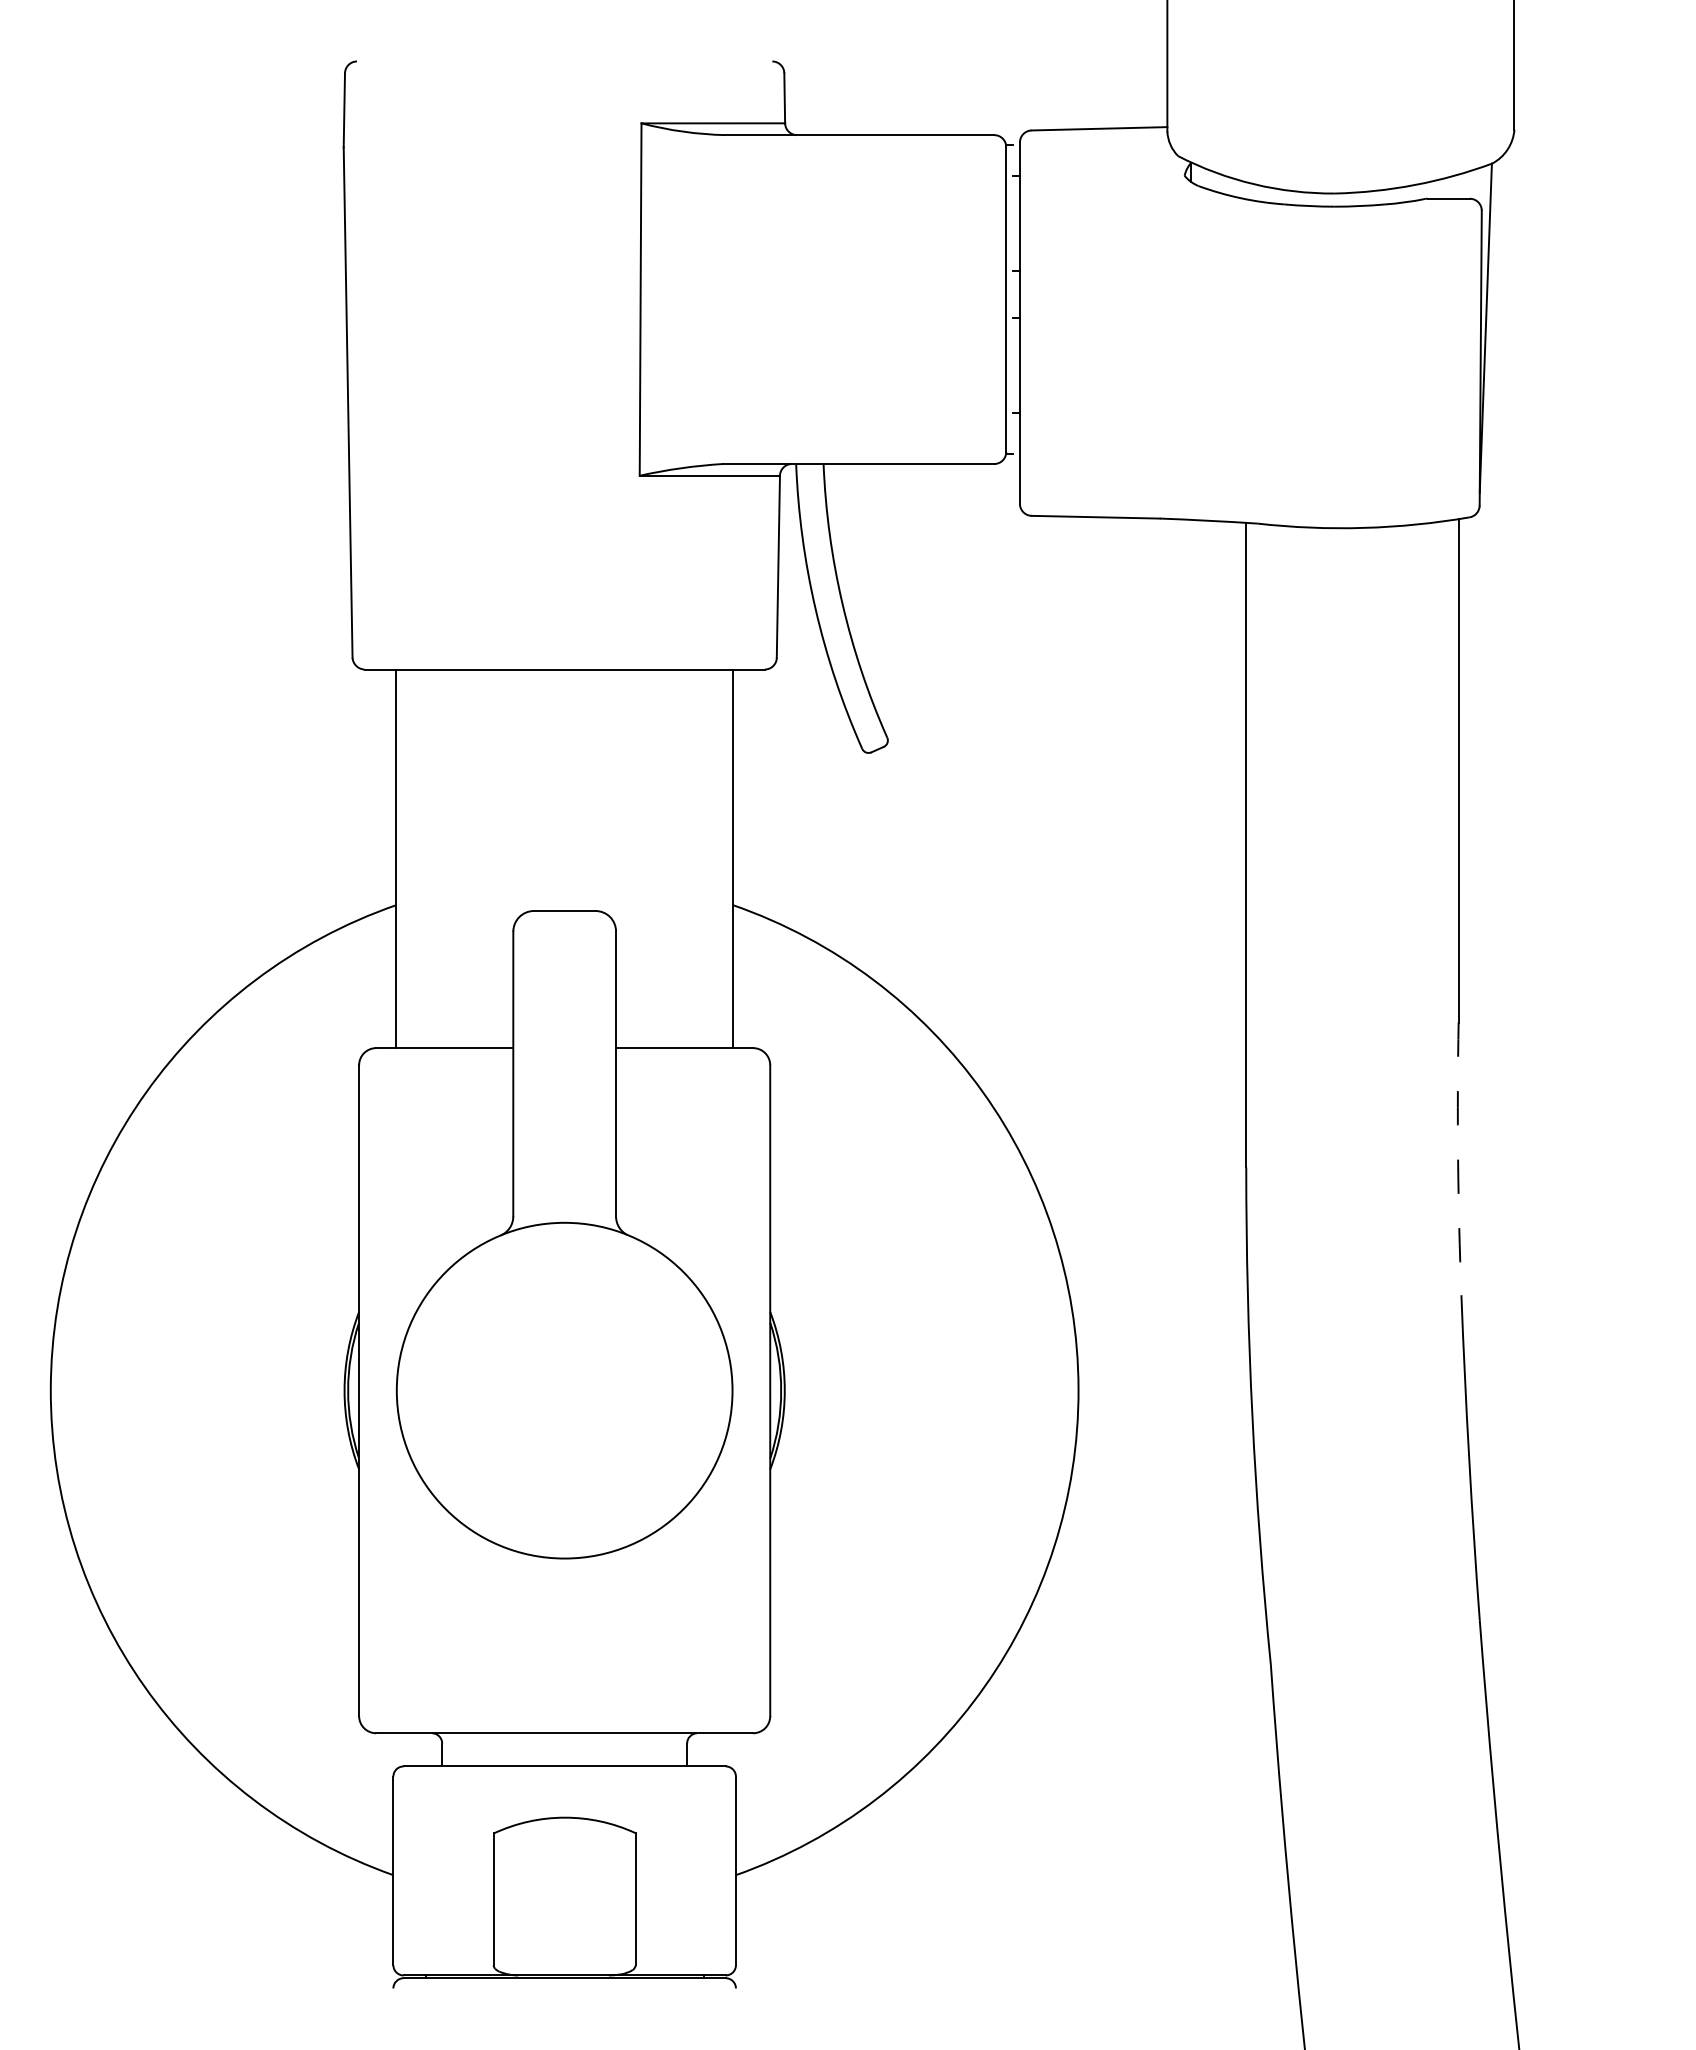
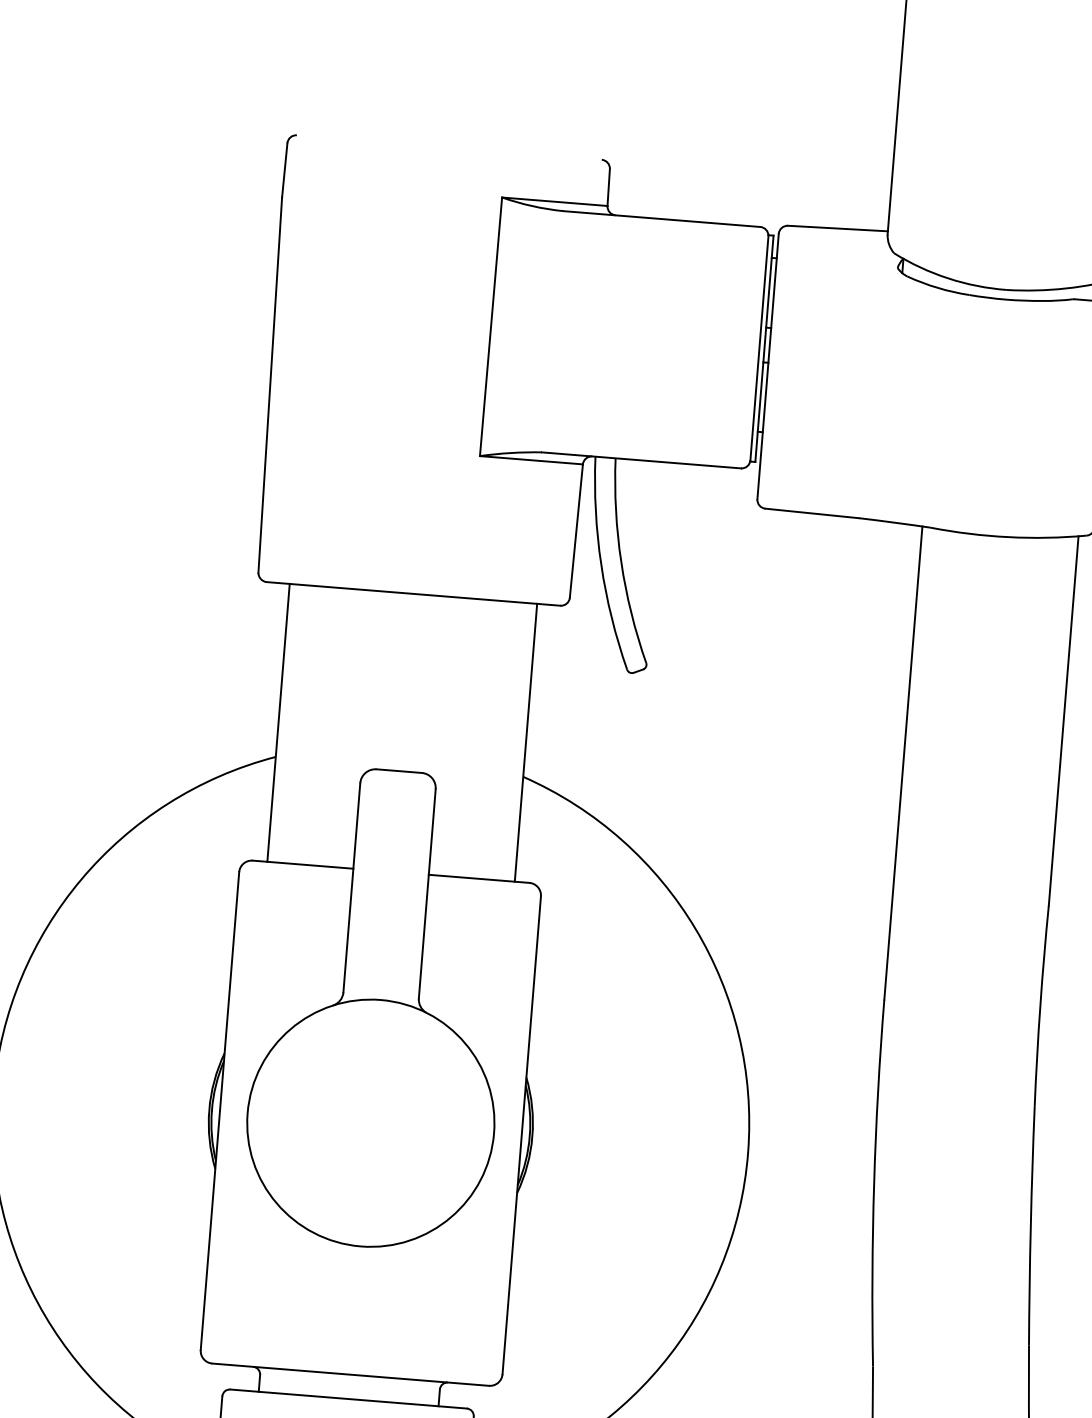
line: (1013, 299) -> (764, 348), added
arc: (1458, 1158) -> (1040, 1005), dashed -> solid

